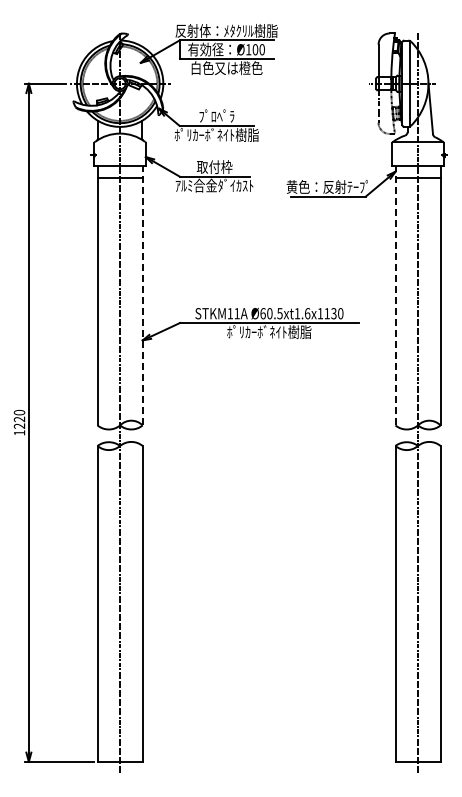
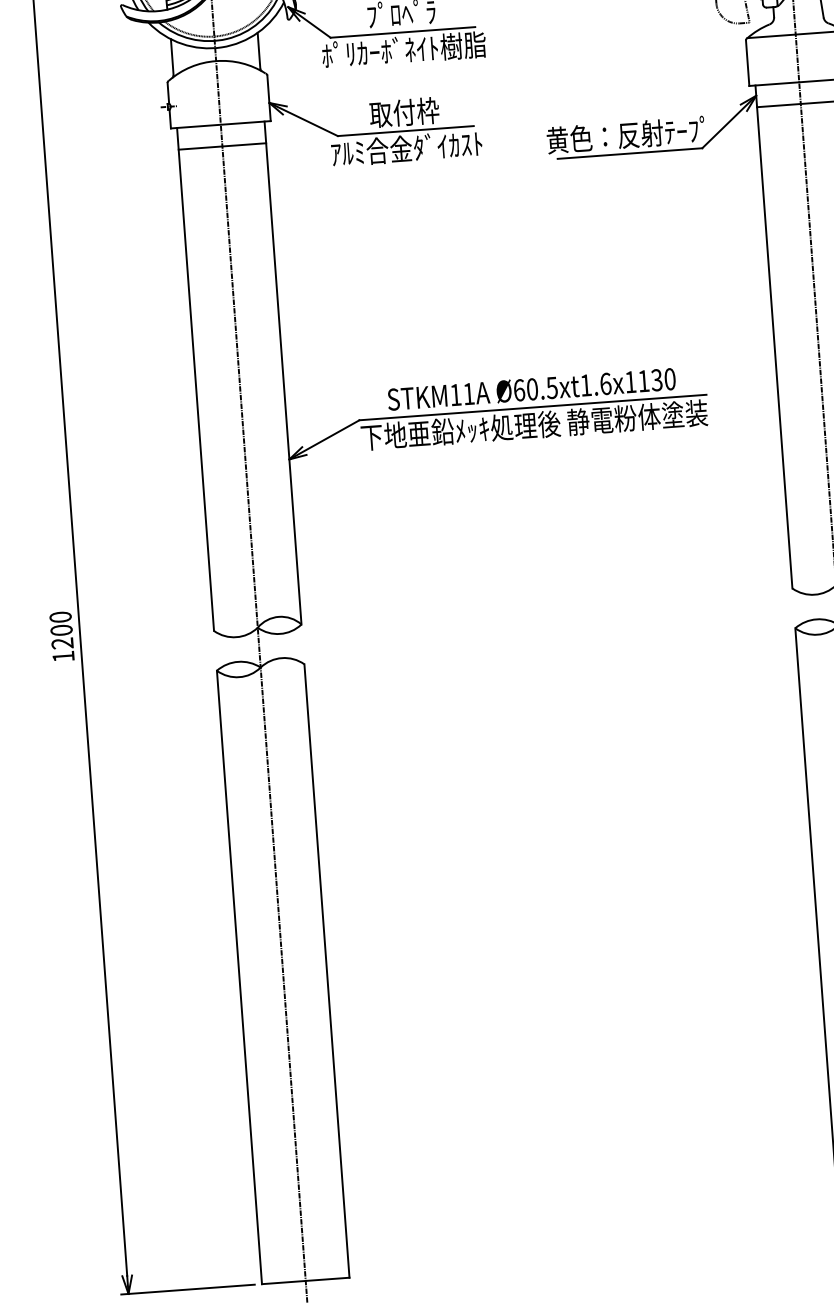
line: (142, 295) -> (282, 372), dashed -> solid
line: (395, 295) -> (773, 336), dashed -> solid
text: (269, 332) -> (534, 425), ﾎﾟﾘｶｰﾎﾞﾈｲﾄ樹脂 -> 下地亜鉛ﾒｯｷ処理後 静電粉体塗装
text: (19, 419) -> (61, 630), 1220 -> 1200

